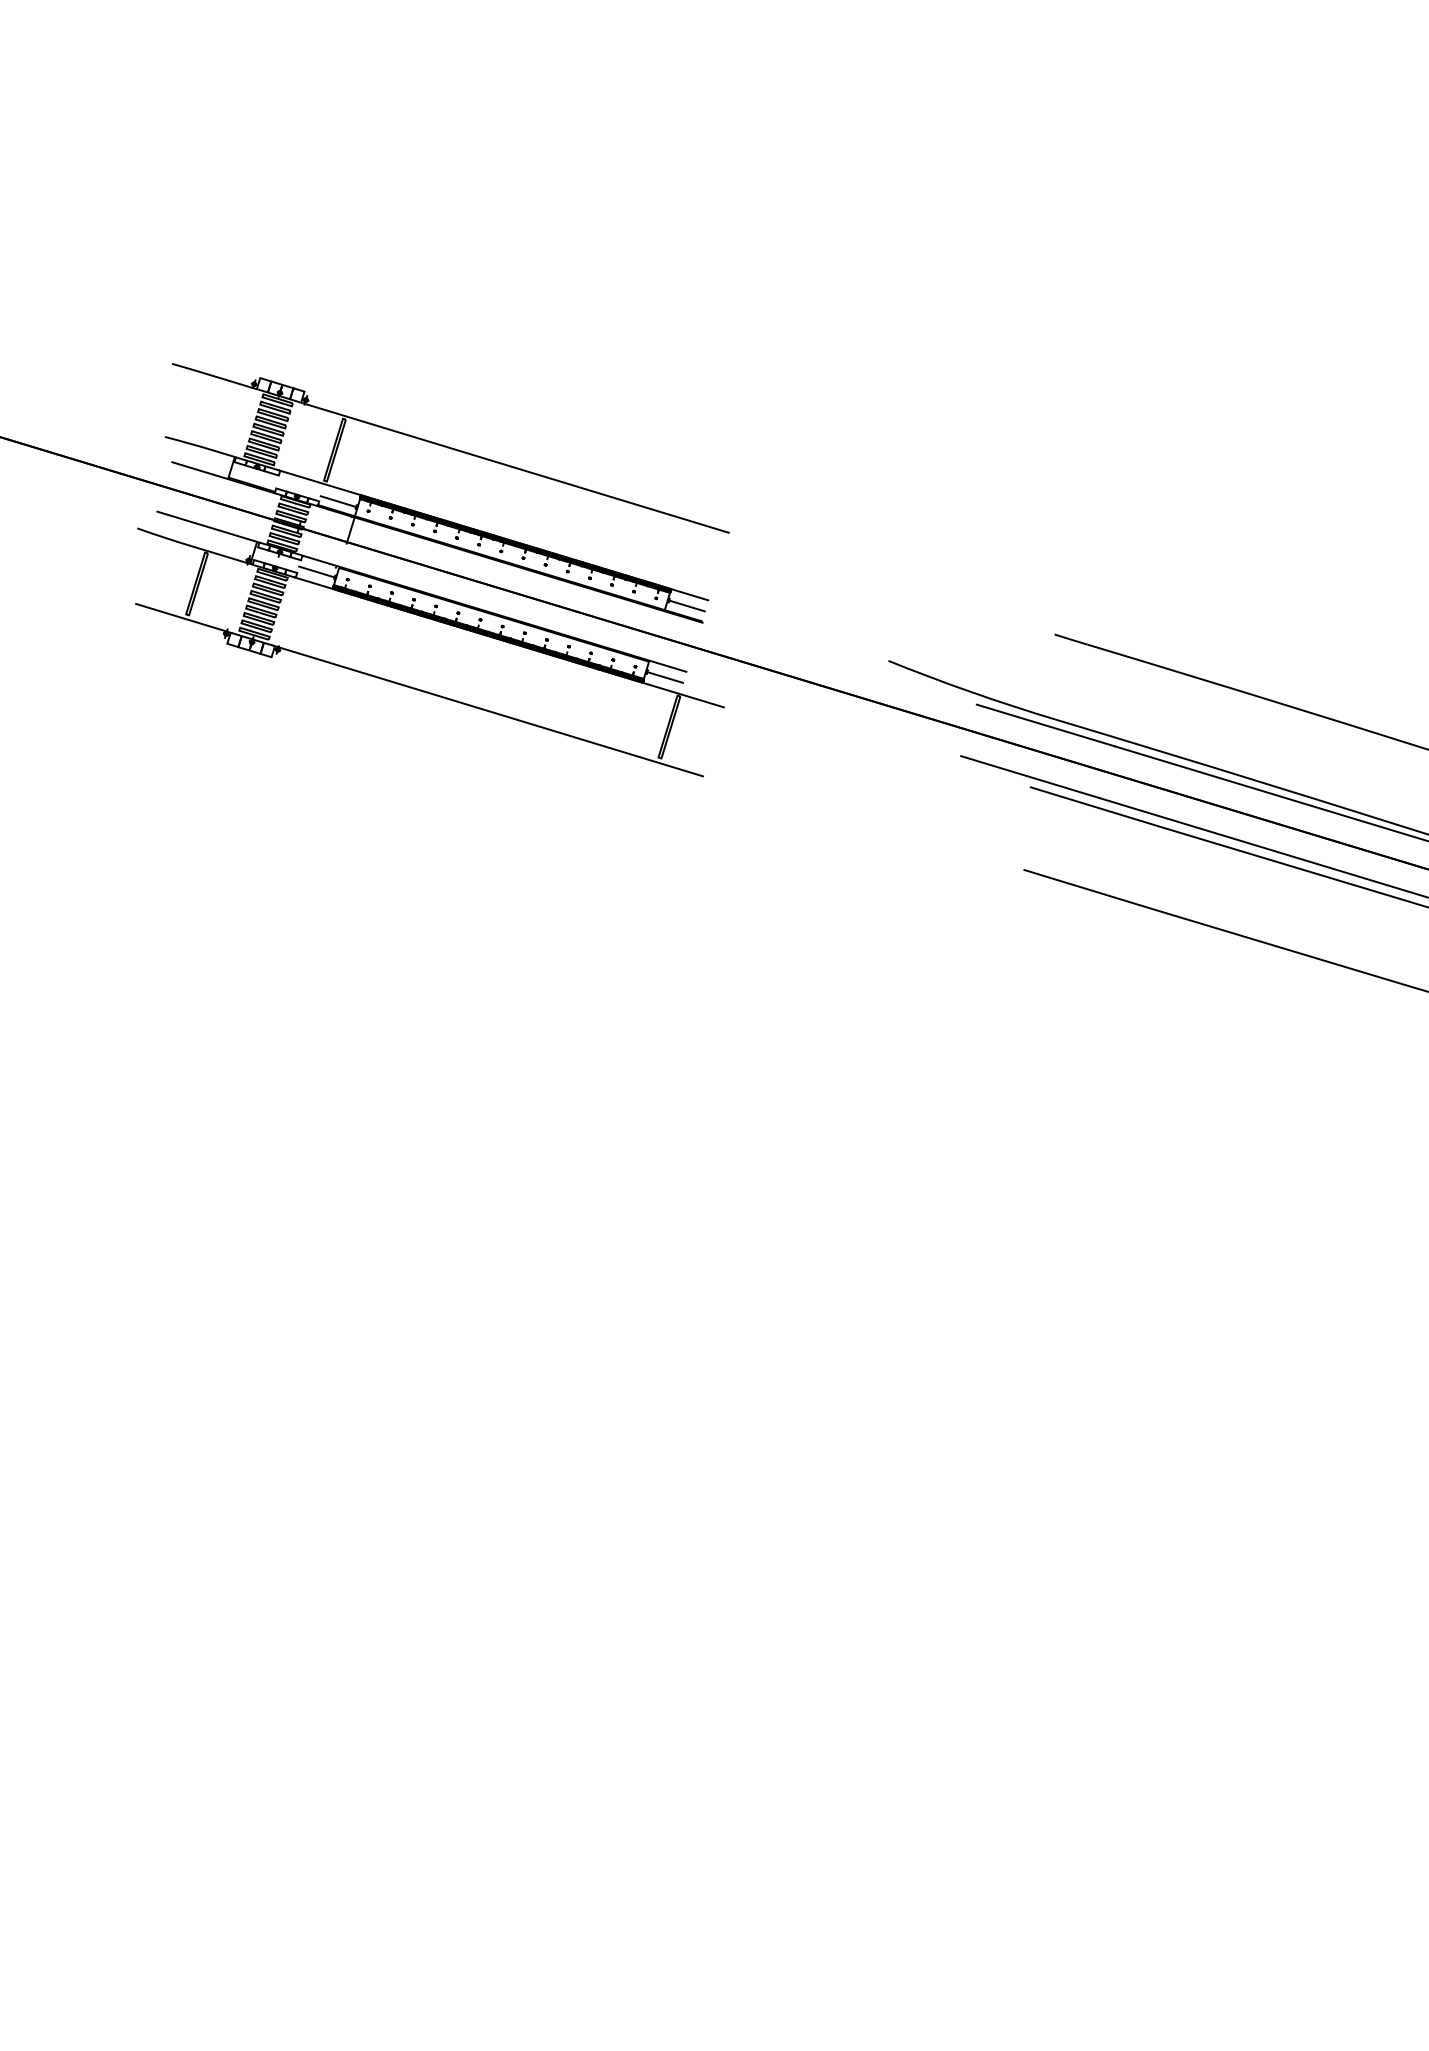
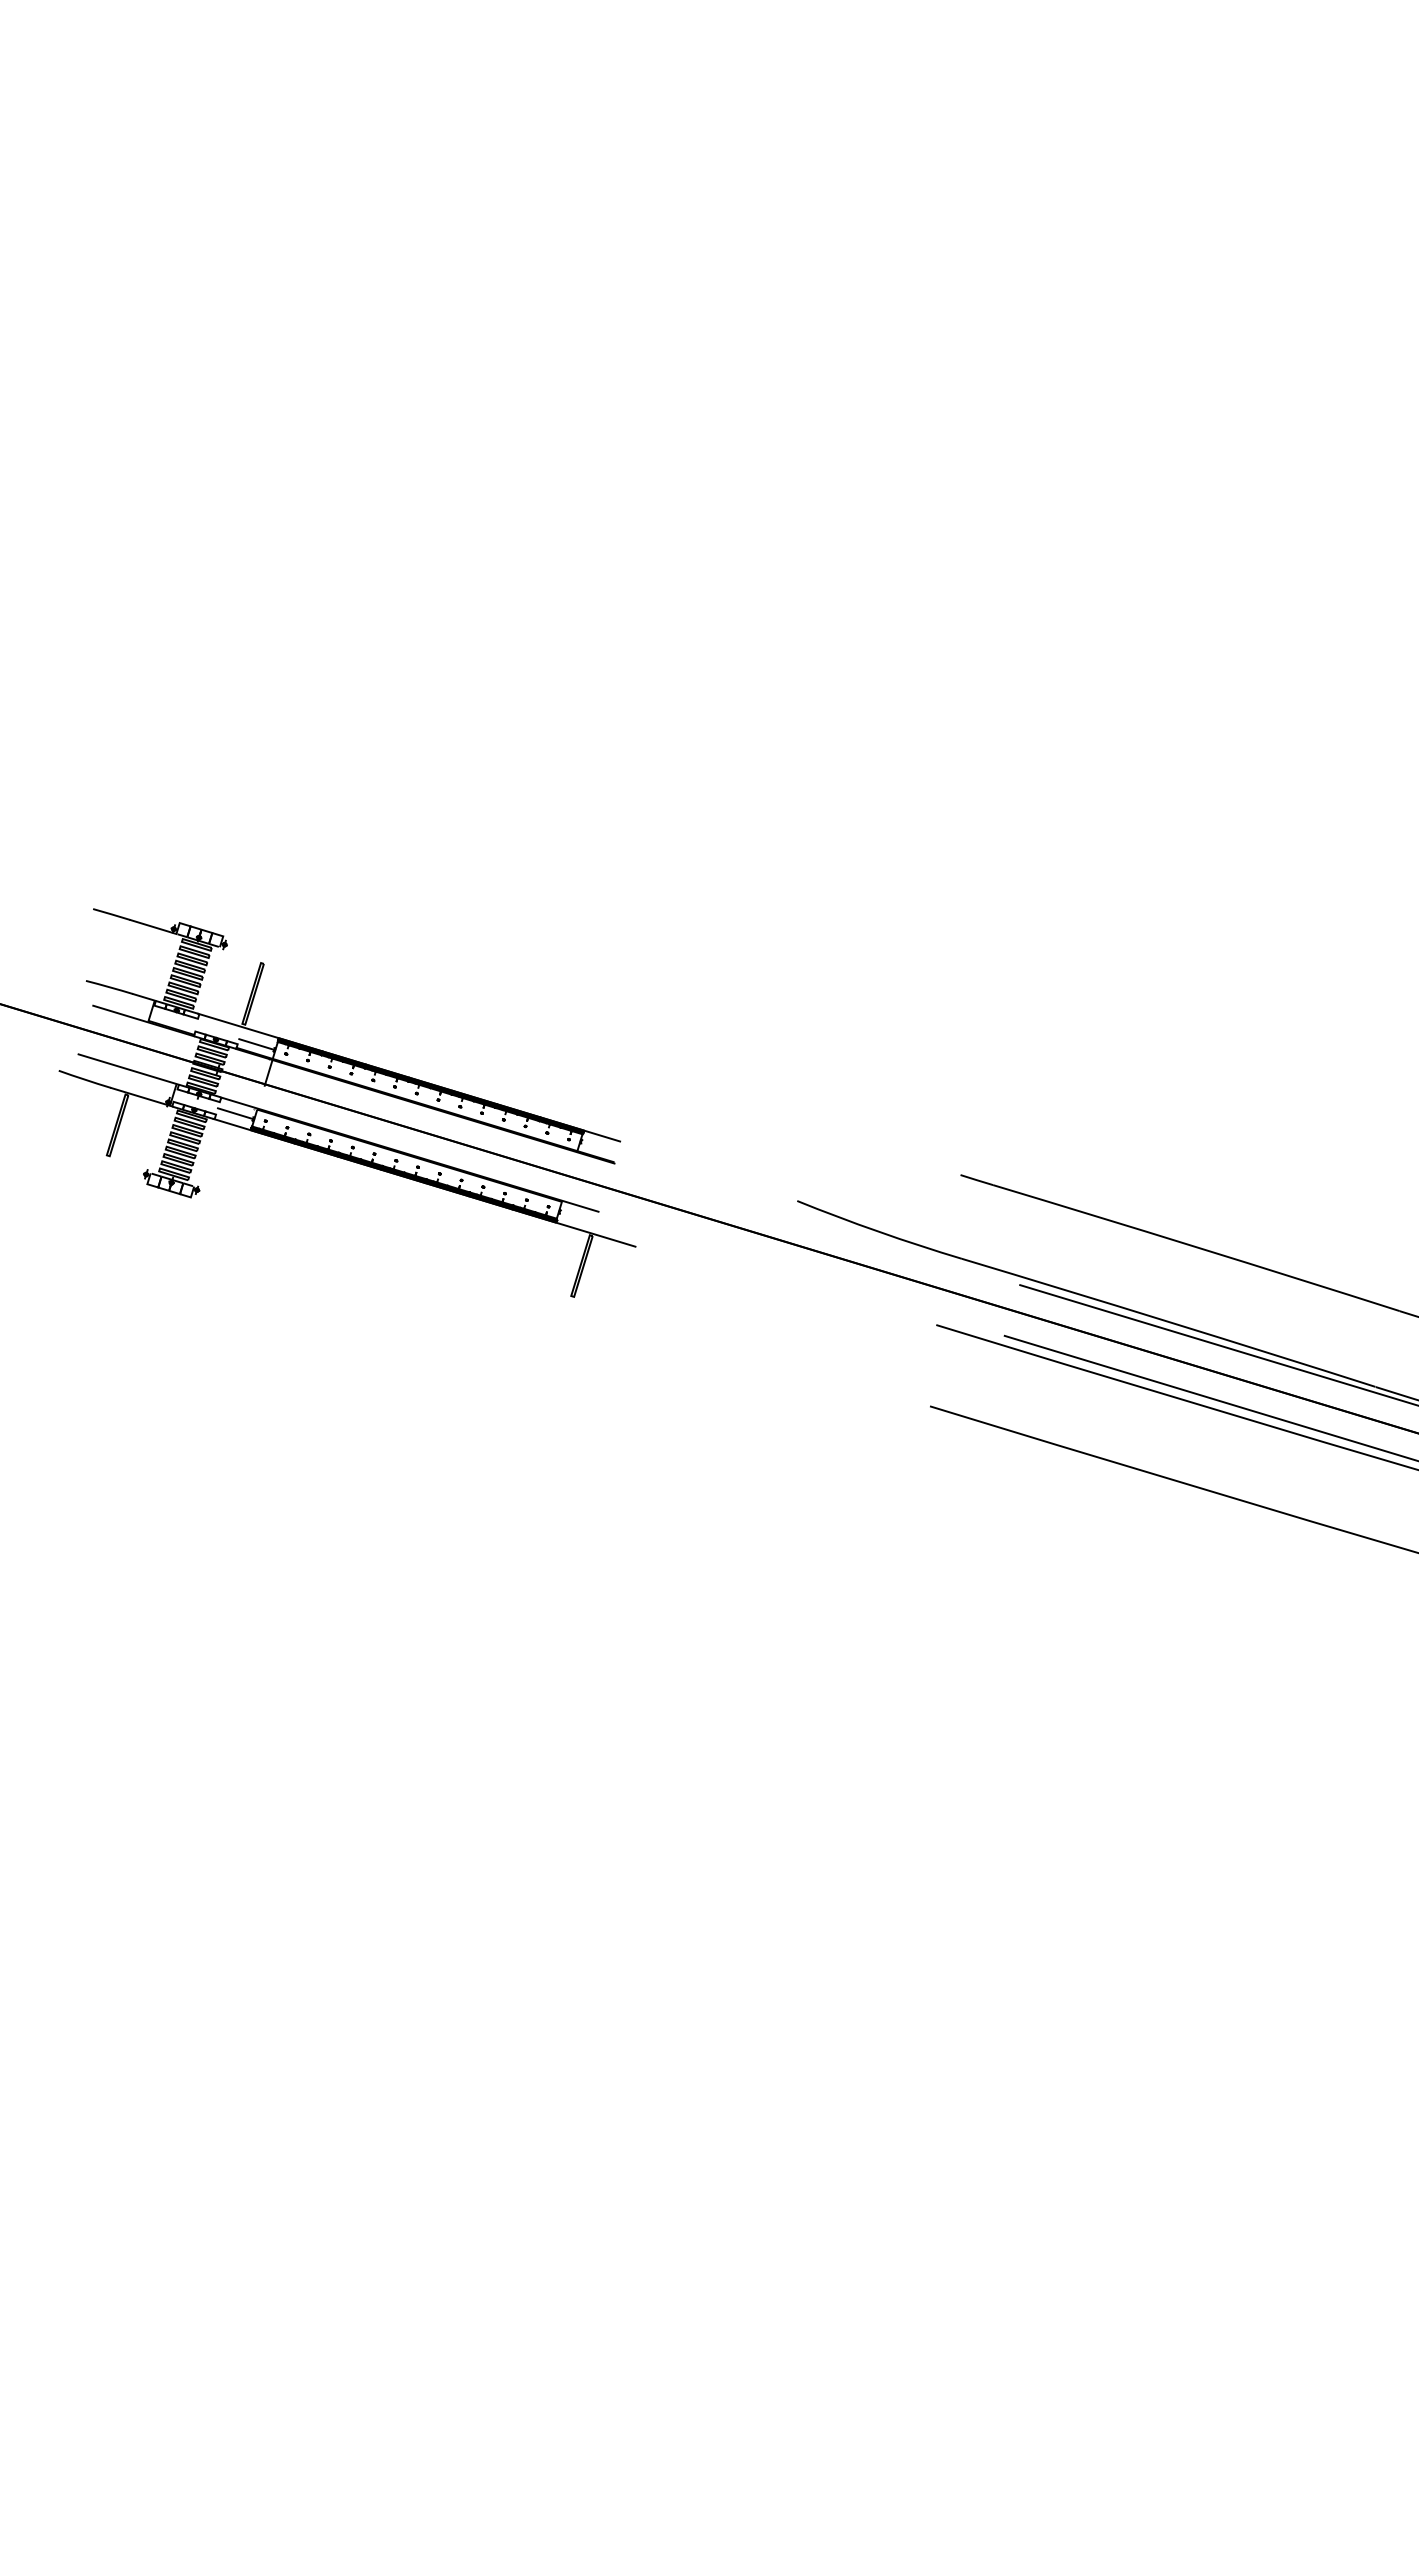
line: (514, 468) -> (429, 1011), removed
line: (686, 605) -> (598, 1146), removed
line: (183, 618) -> (104, 1159), removed
line: (664, 676) -> (577, 1216), removed
line: (487, 711) -> (403, 1250), removed
line: (1046, 725) -> (952, 1264), removed
line: (1030, 776) -> (936, 1314), removed

